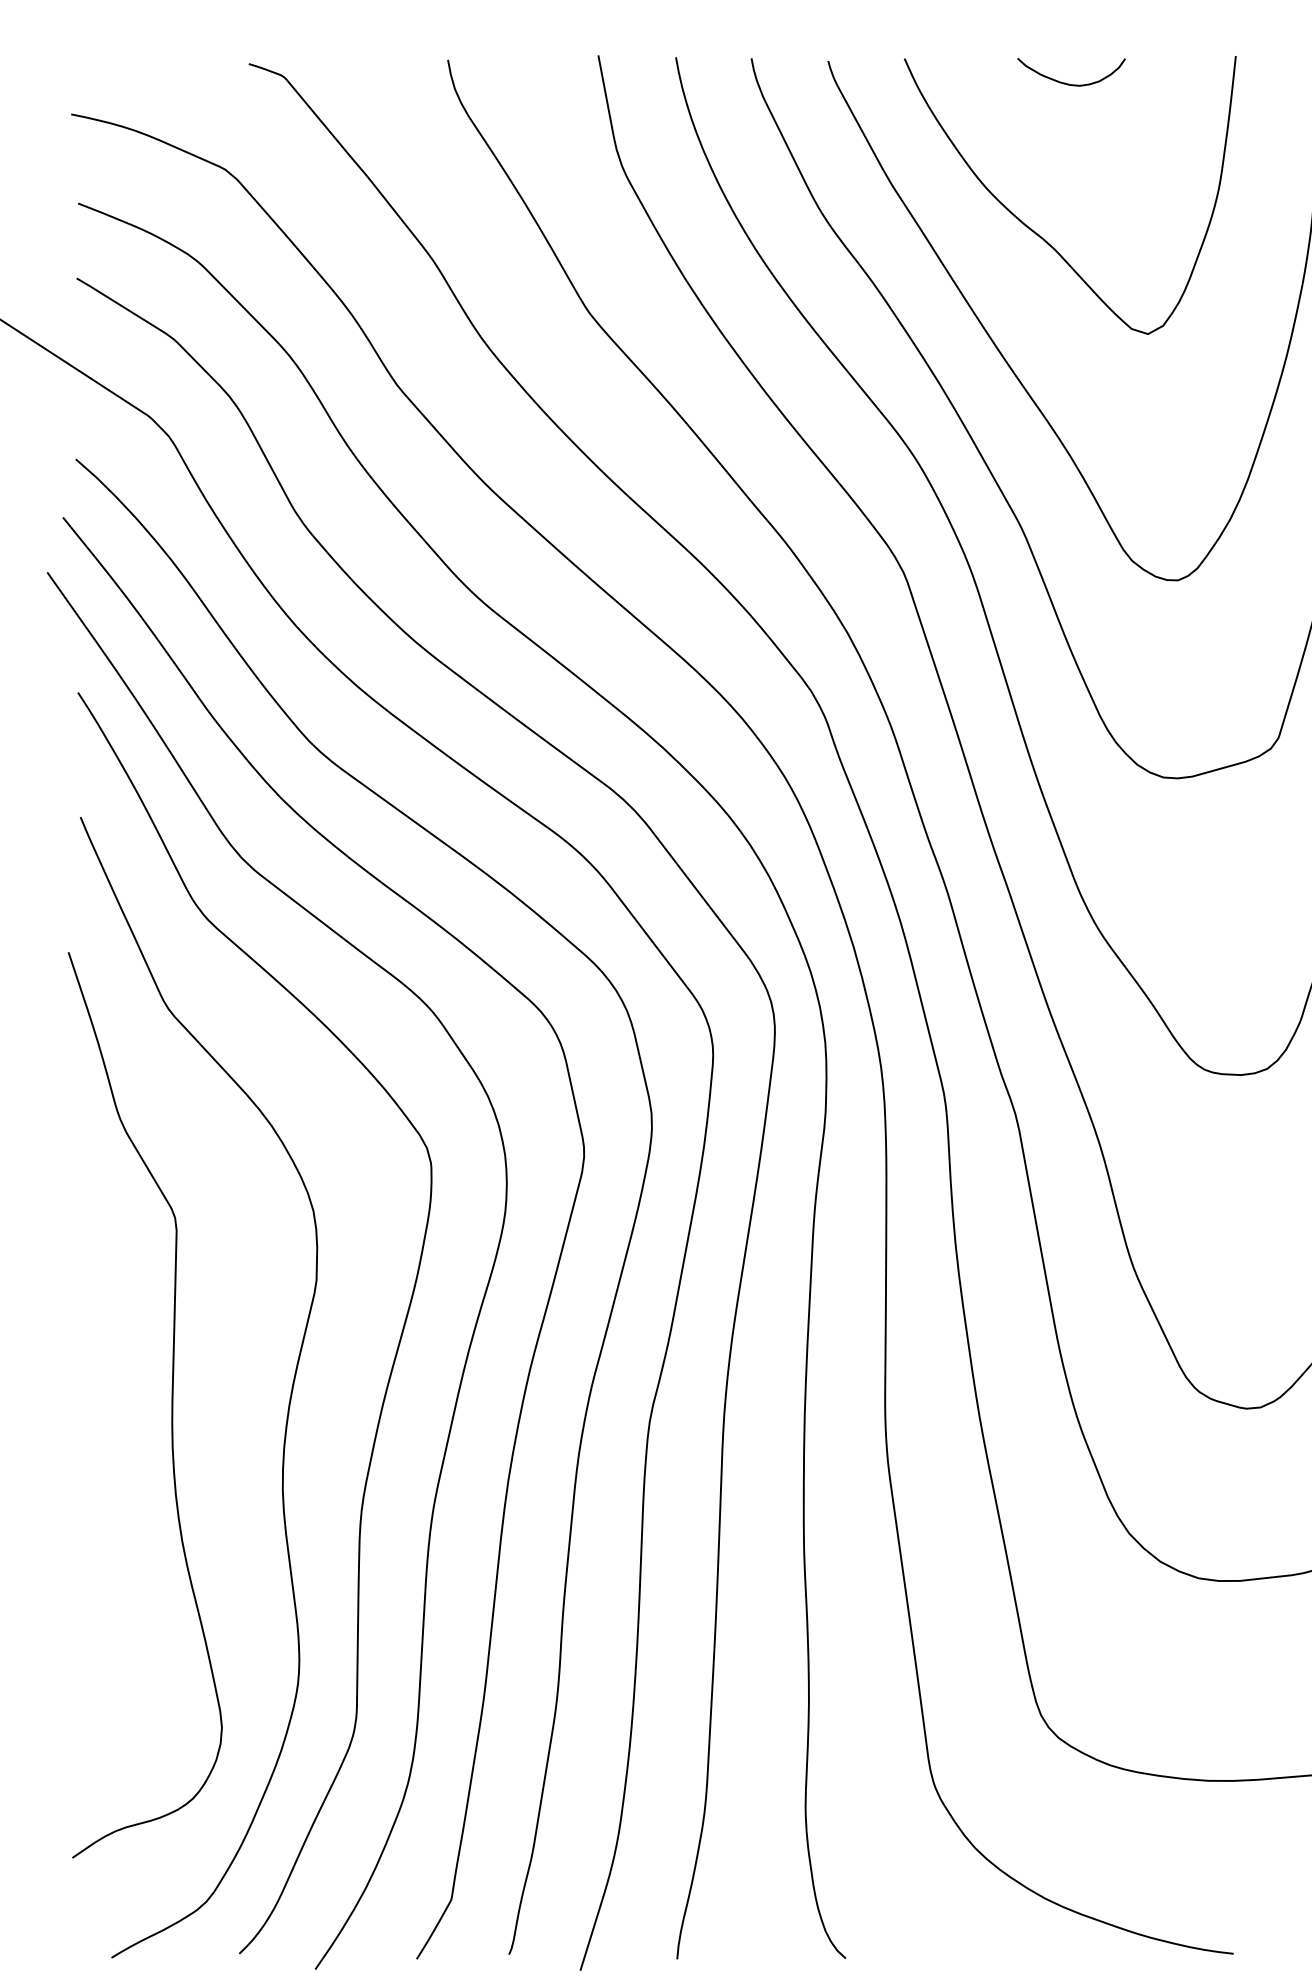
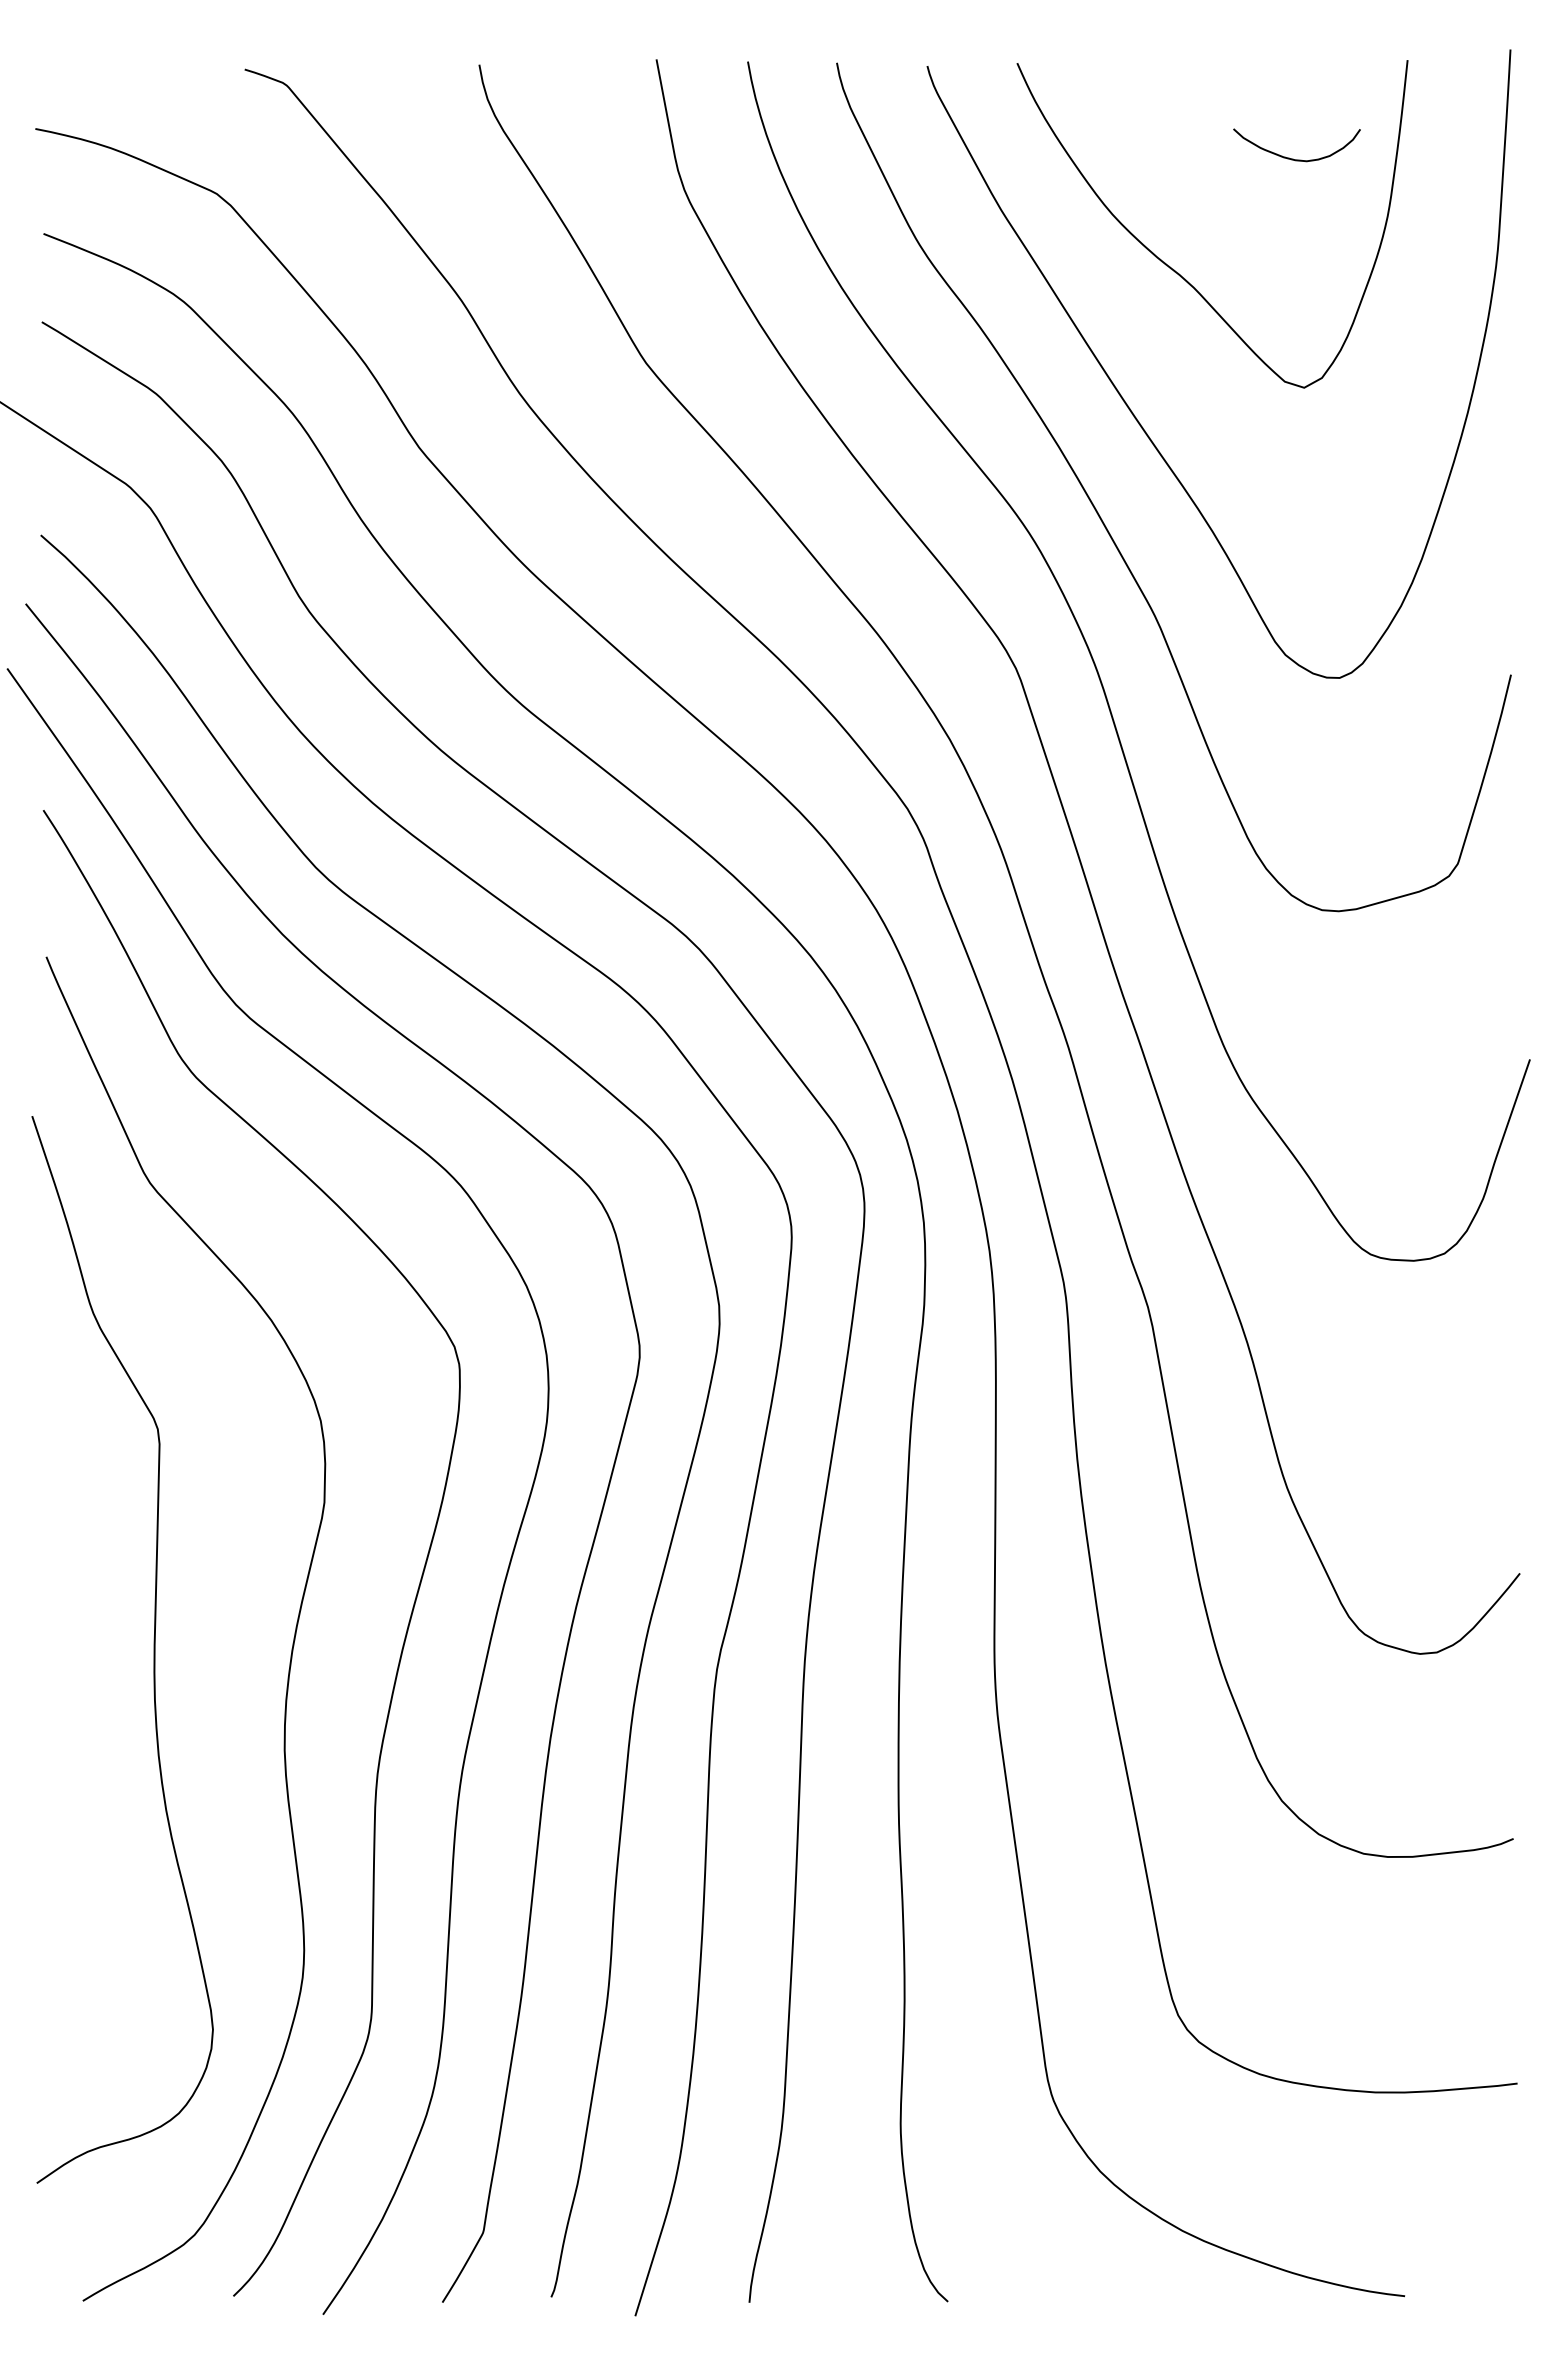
curve: (1068, 83) -> (1293, 158), moved

